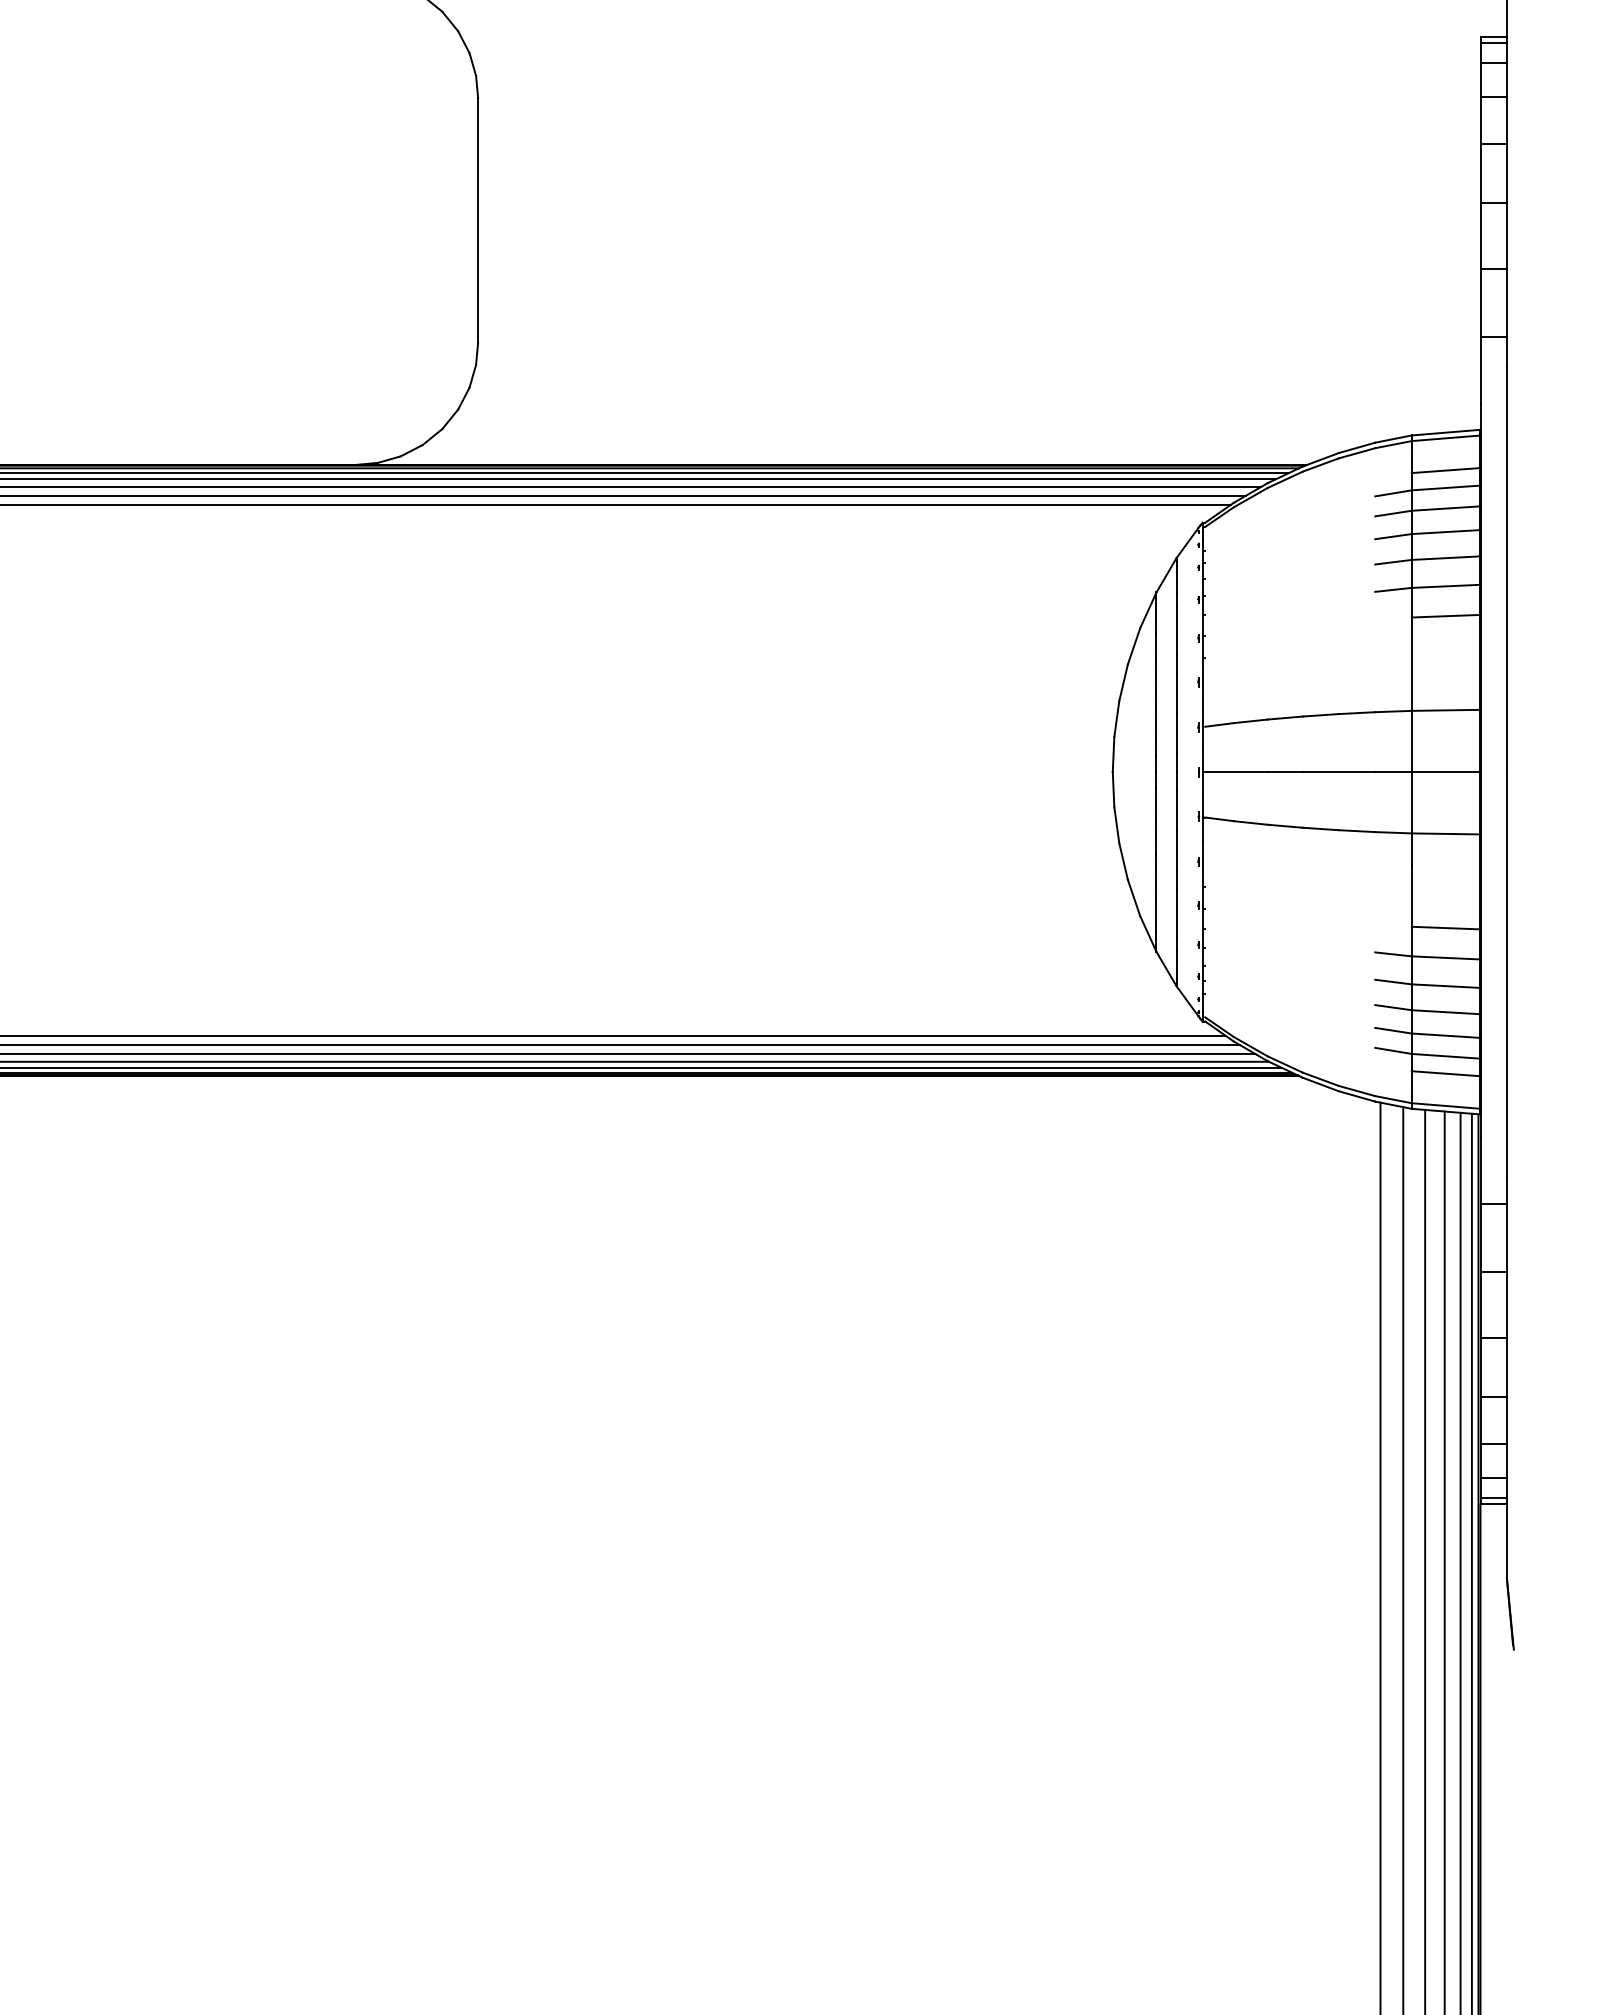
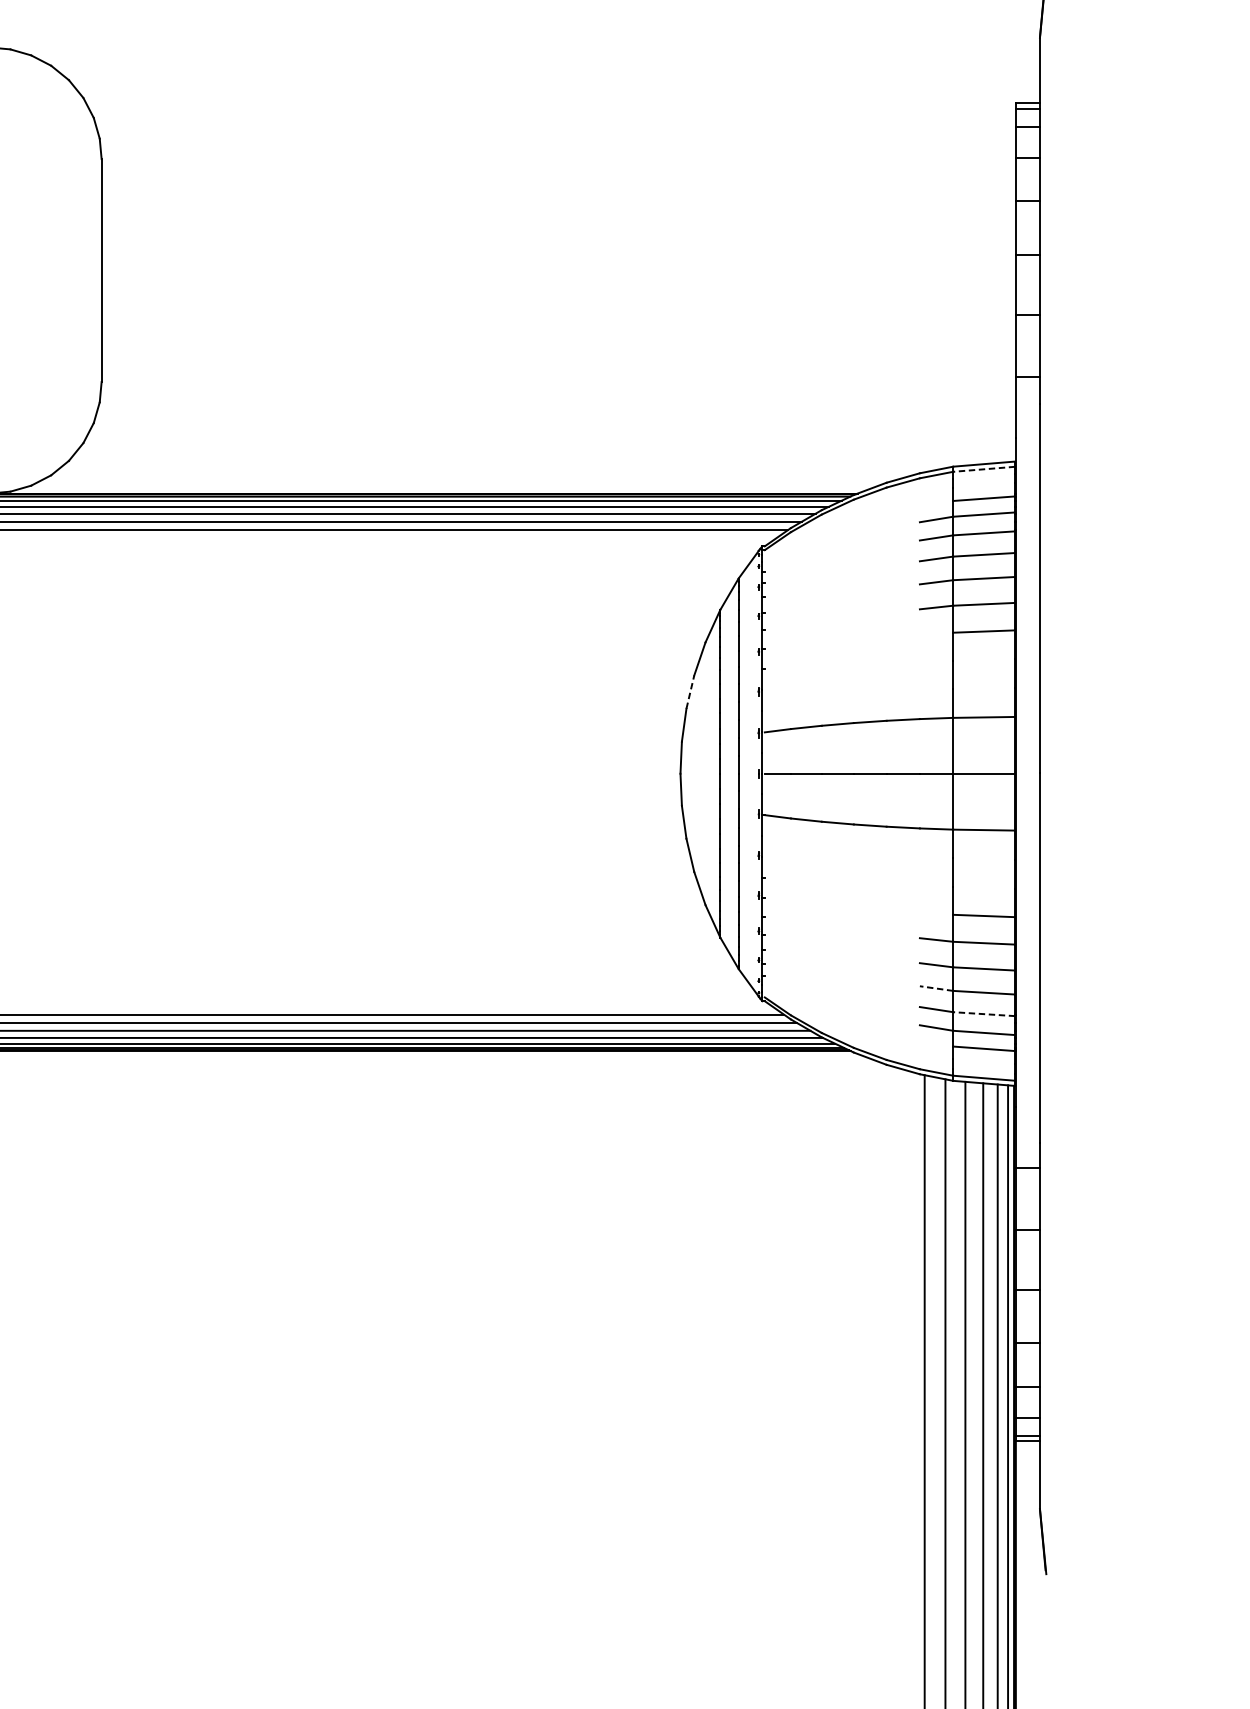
line: (1445, 438) -> (983, 469), solid -> dashed
line: (1123, 682) -> (690, 692), solid -> dashed
line: (1393, 1007) -> (936, 988), solid -> dashed
line: (1445, 1035) -> (983, 1013), solid -> dashed

